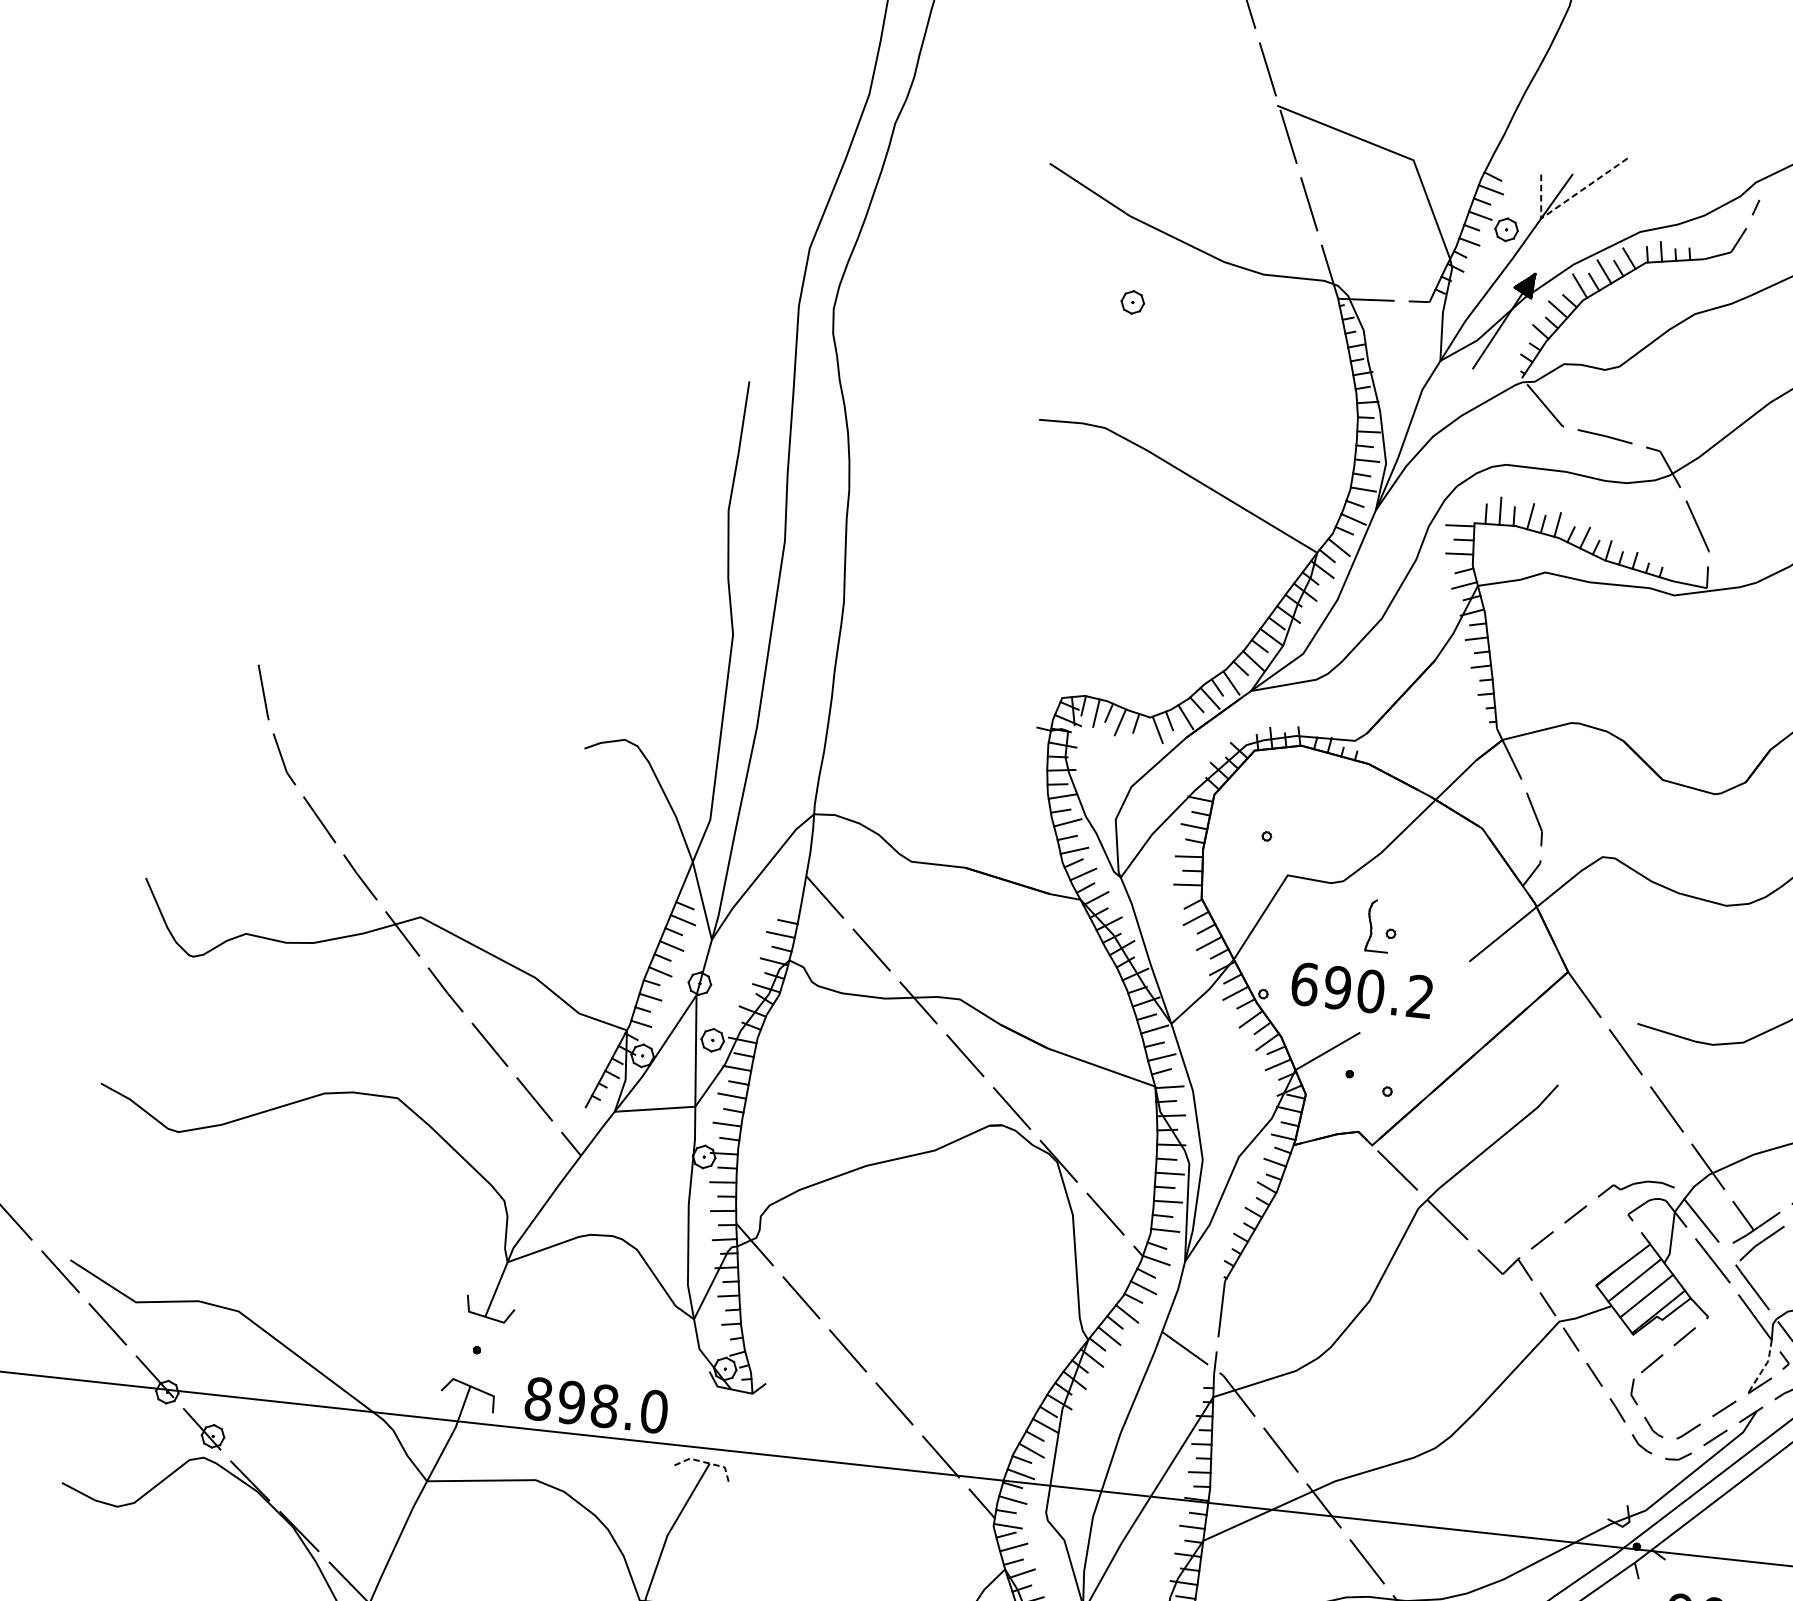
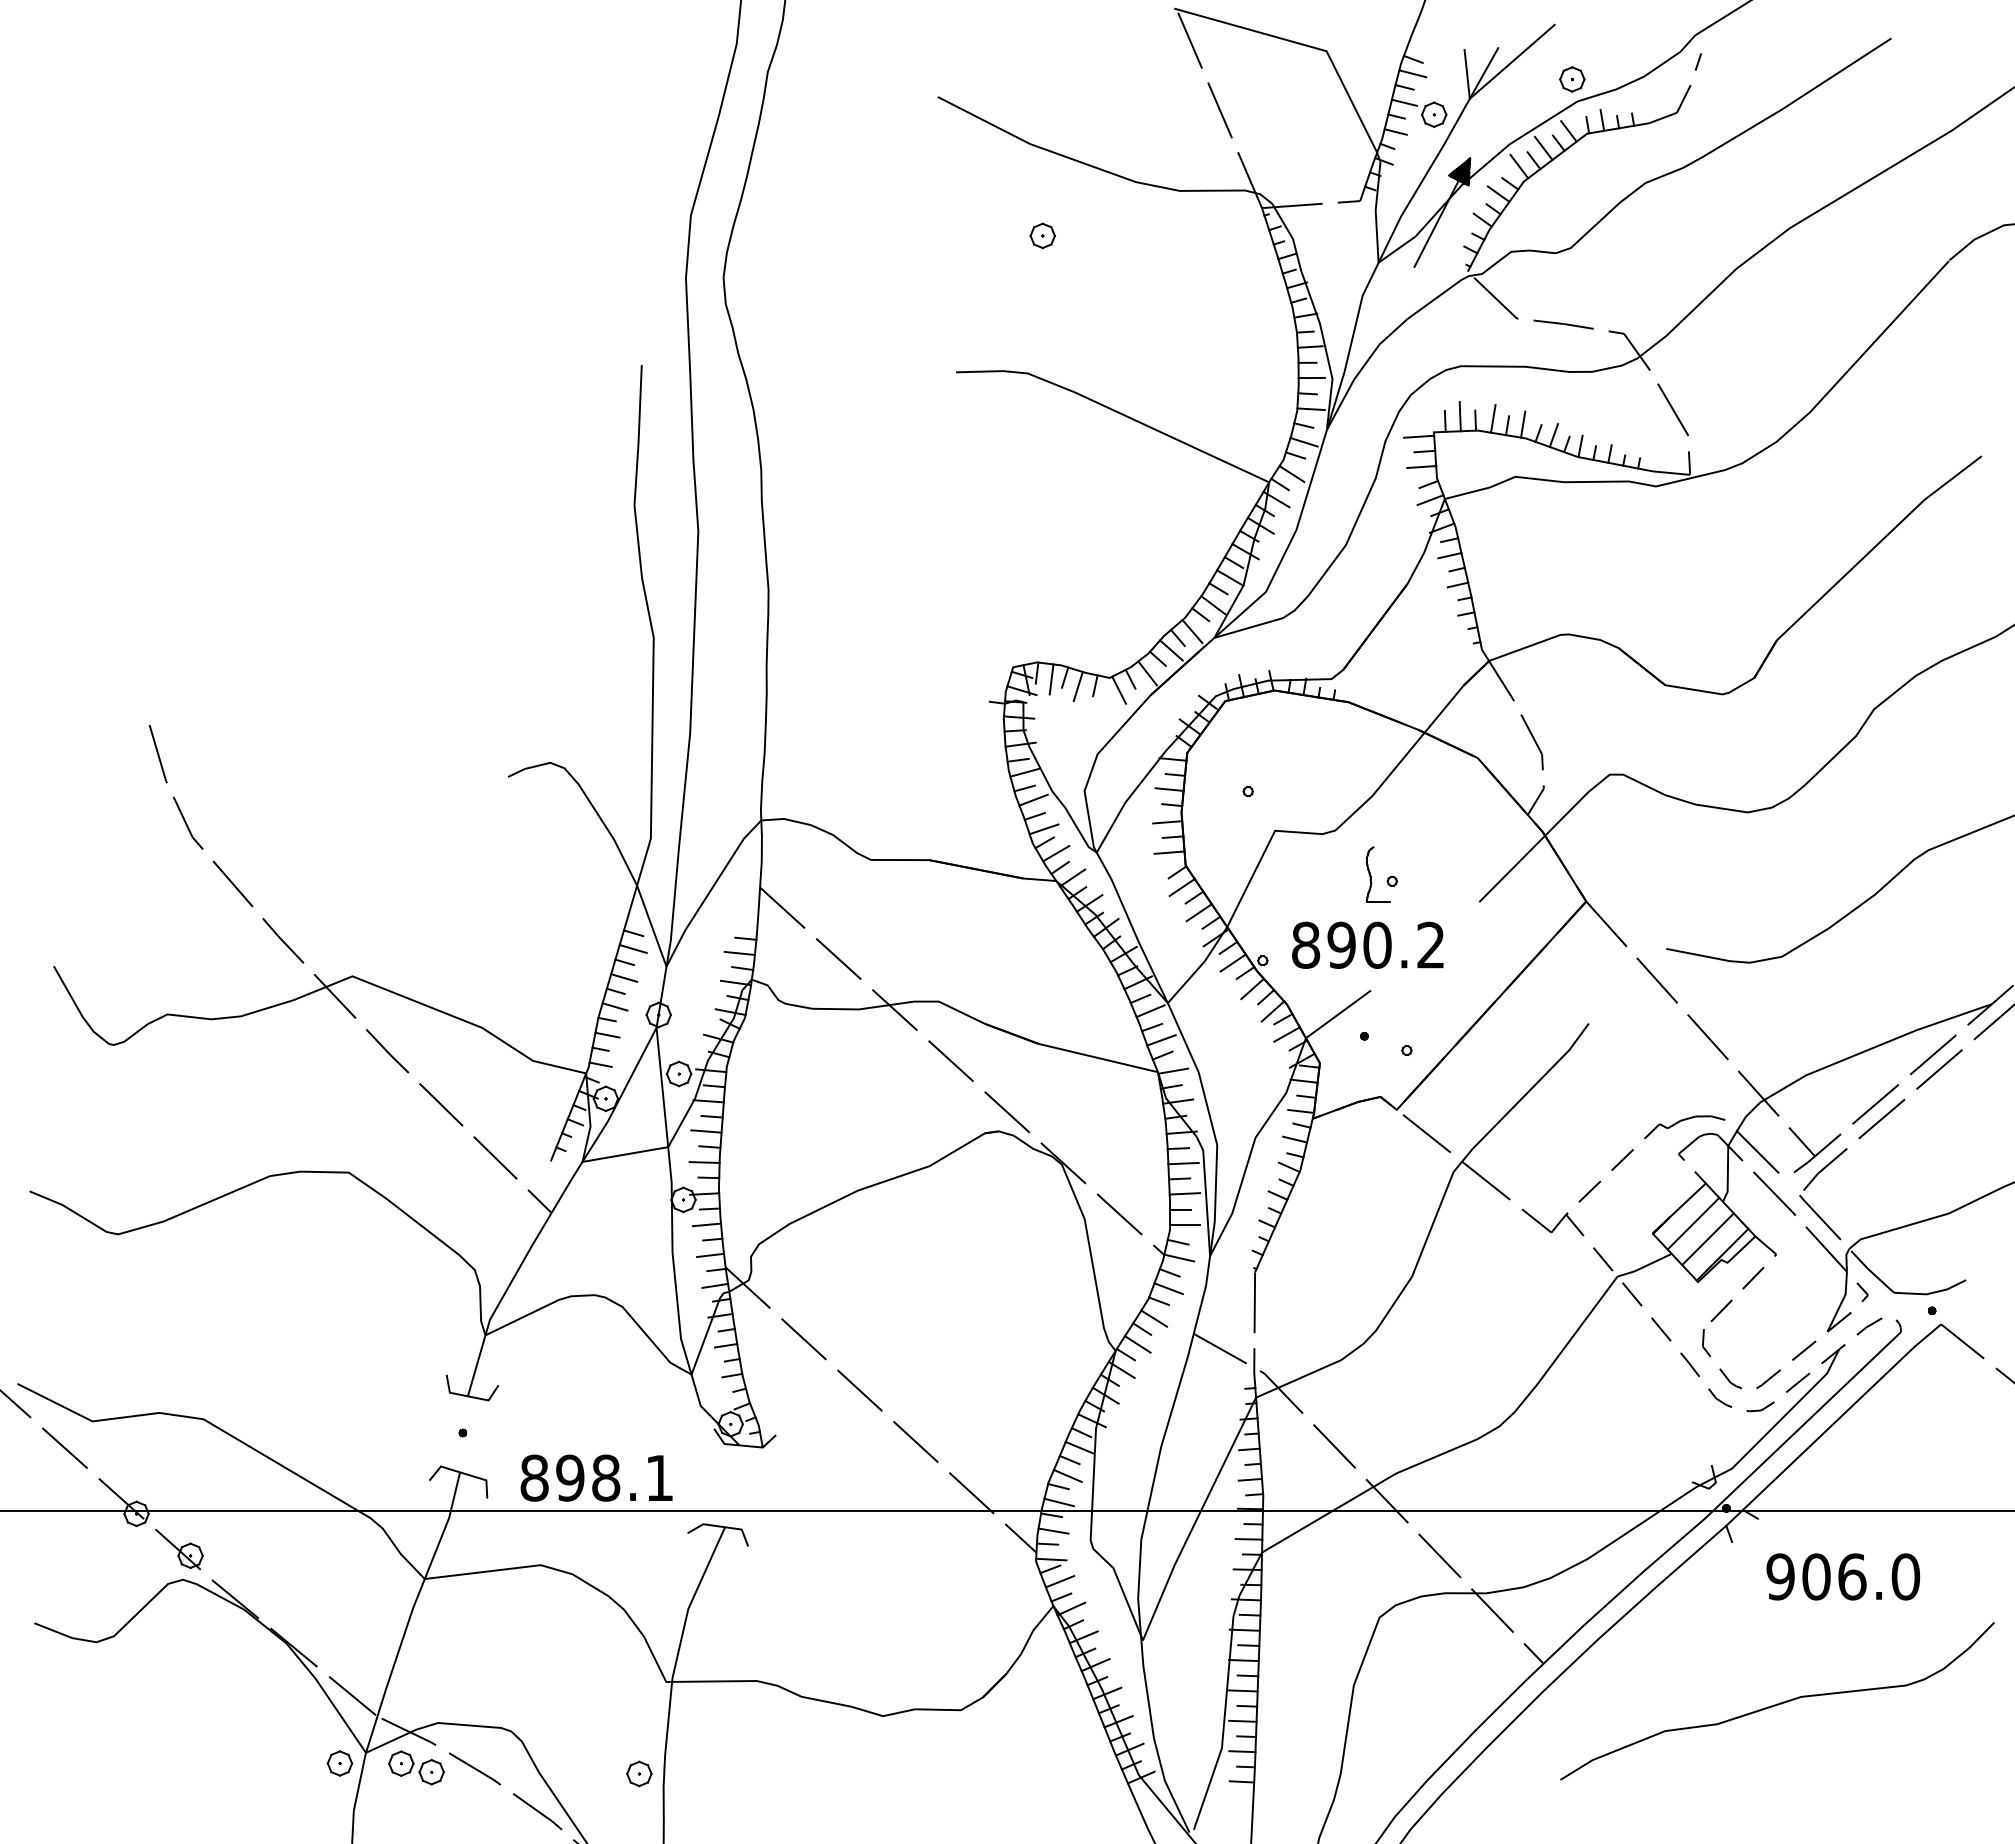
line: (1565, 202) -> (1493, 78), dashed -> solid
part: (1637, 211) -> (1572, 79), added
text: (1305, 983) -> (1306, 944), 690.2 -> 890.2
line: (1763, 1368) -> (1841, 1302), dashed -> solid
text: (654, 1411) -> (659, 1477), 898.0 -> 898.1
line: (708, 1462) -> (723, 1526), dashed -> solid

